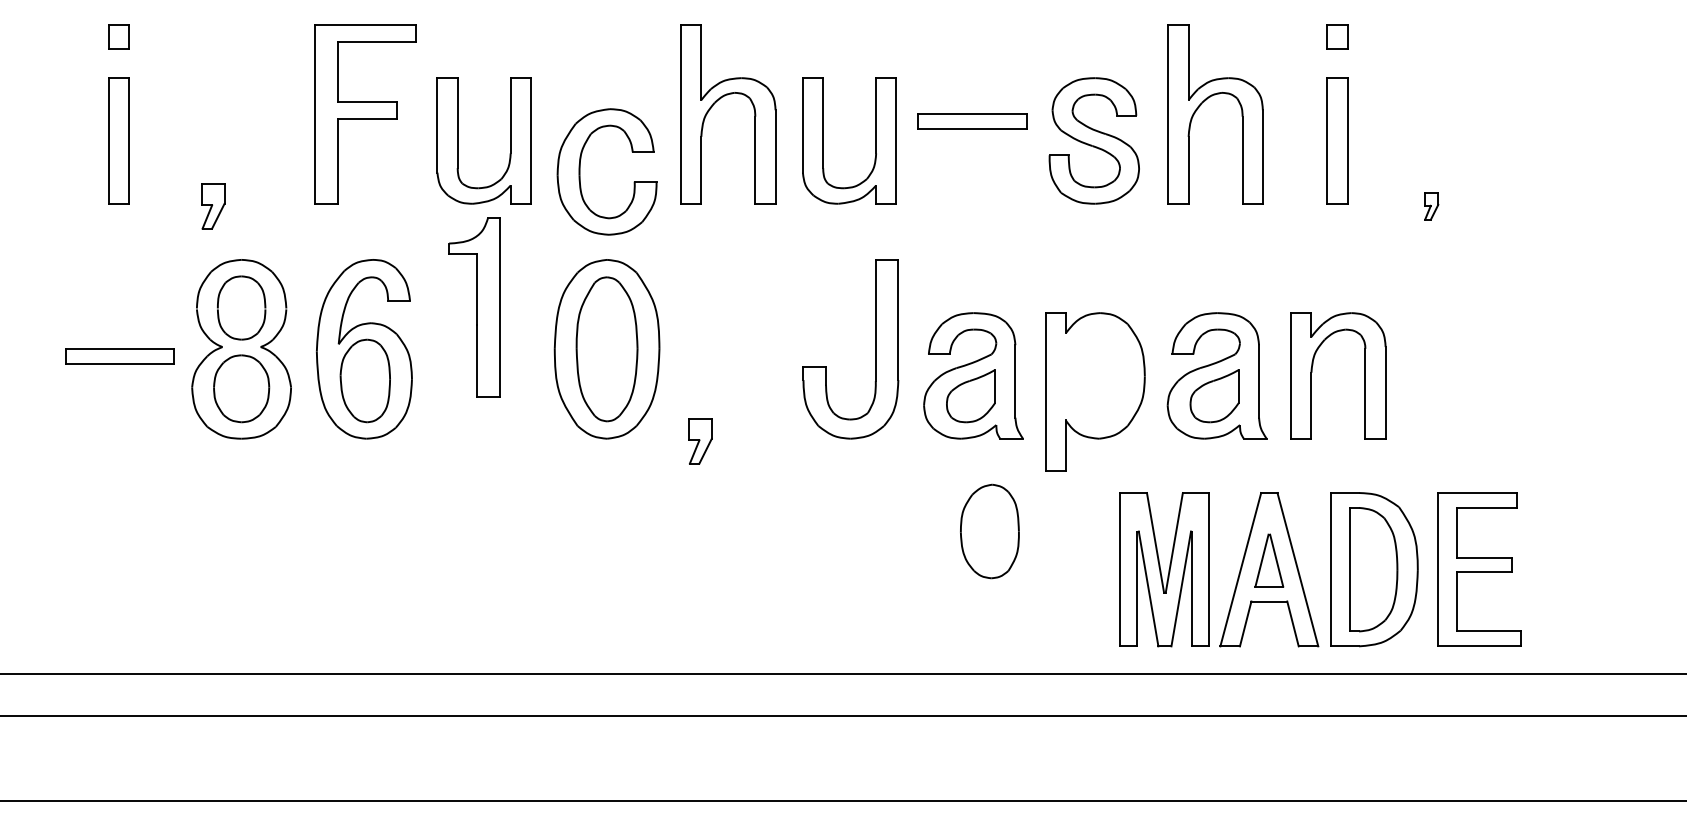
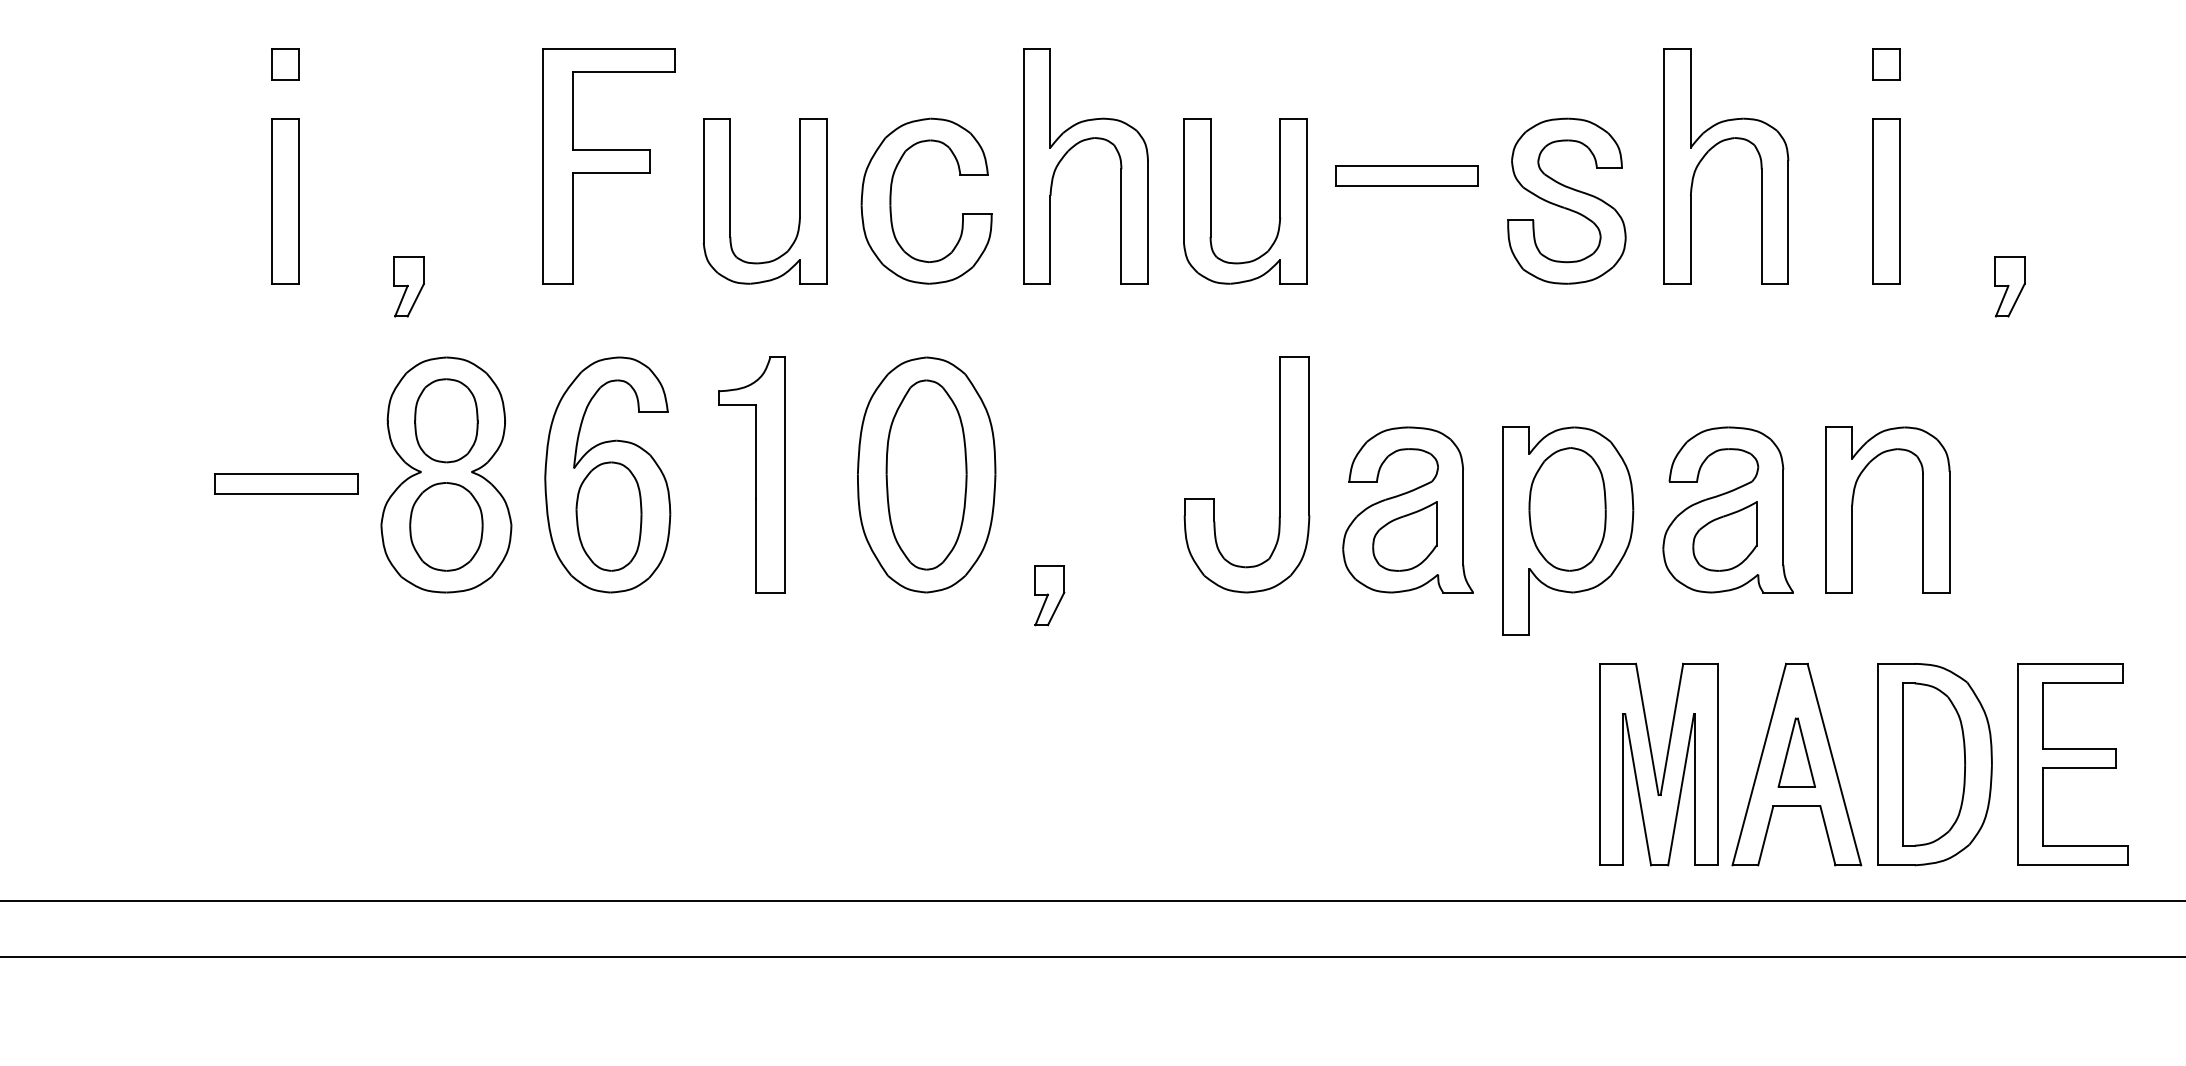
part: (580, 171) -> (891, 200), moved
part: (1431, 206) -> (2009, 287), size x1.67
part: (474, 307) -> (752, 475), moved
part: (989, 531) -> (1567, 509), moved

